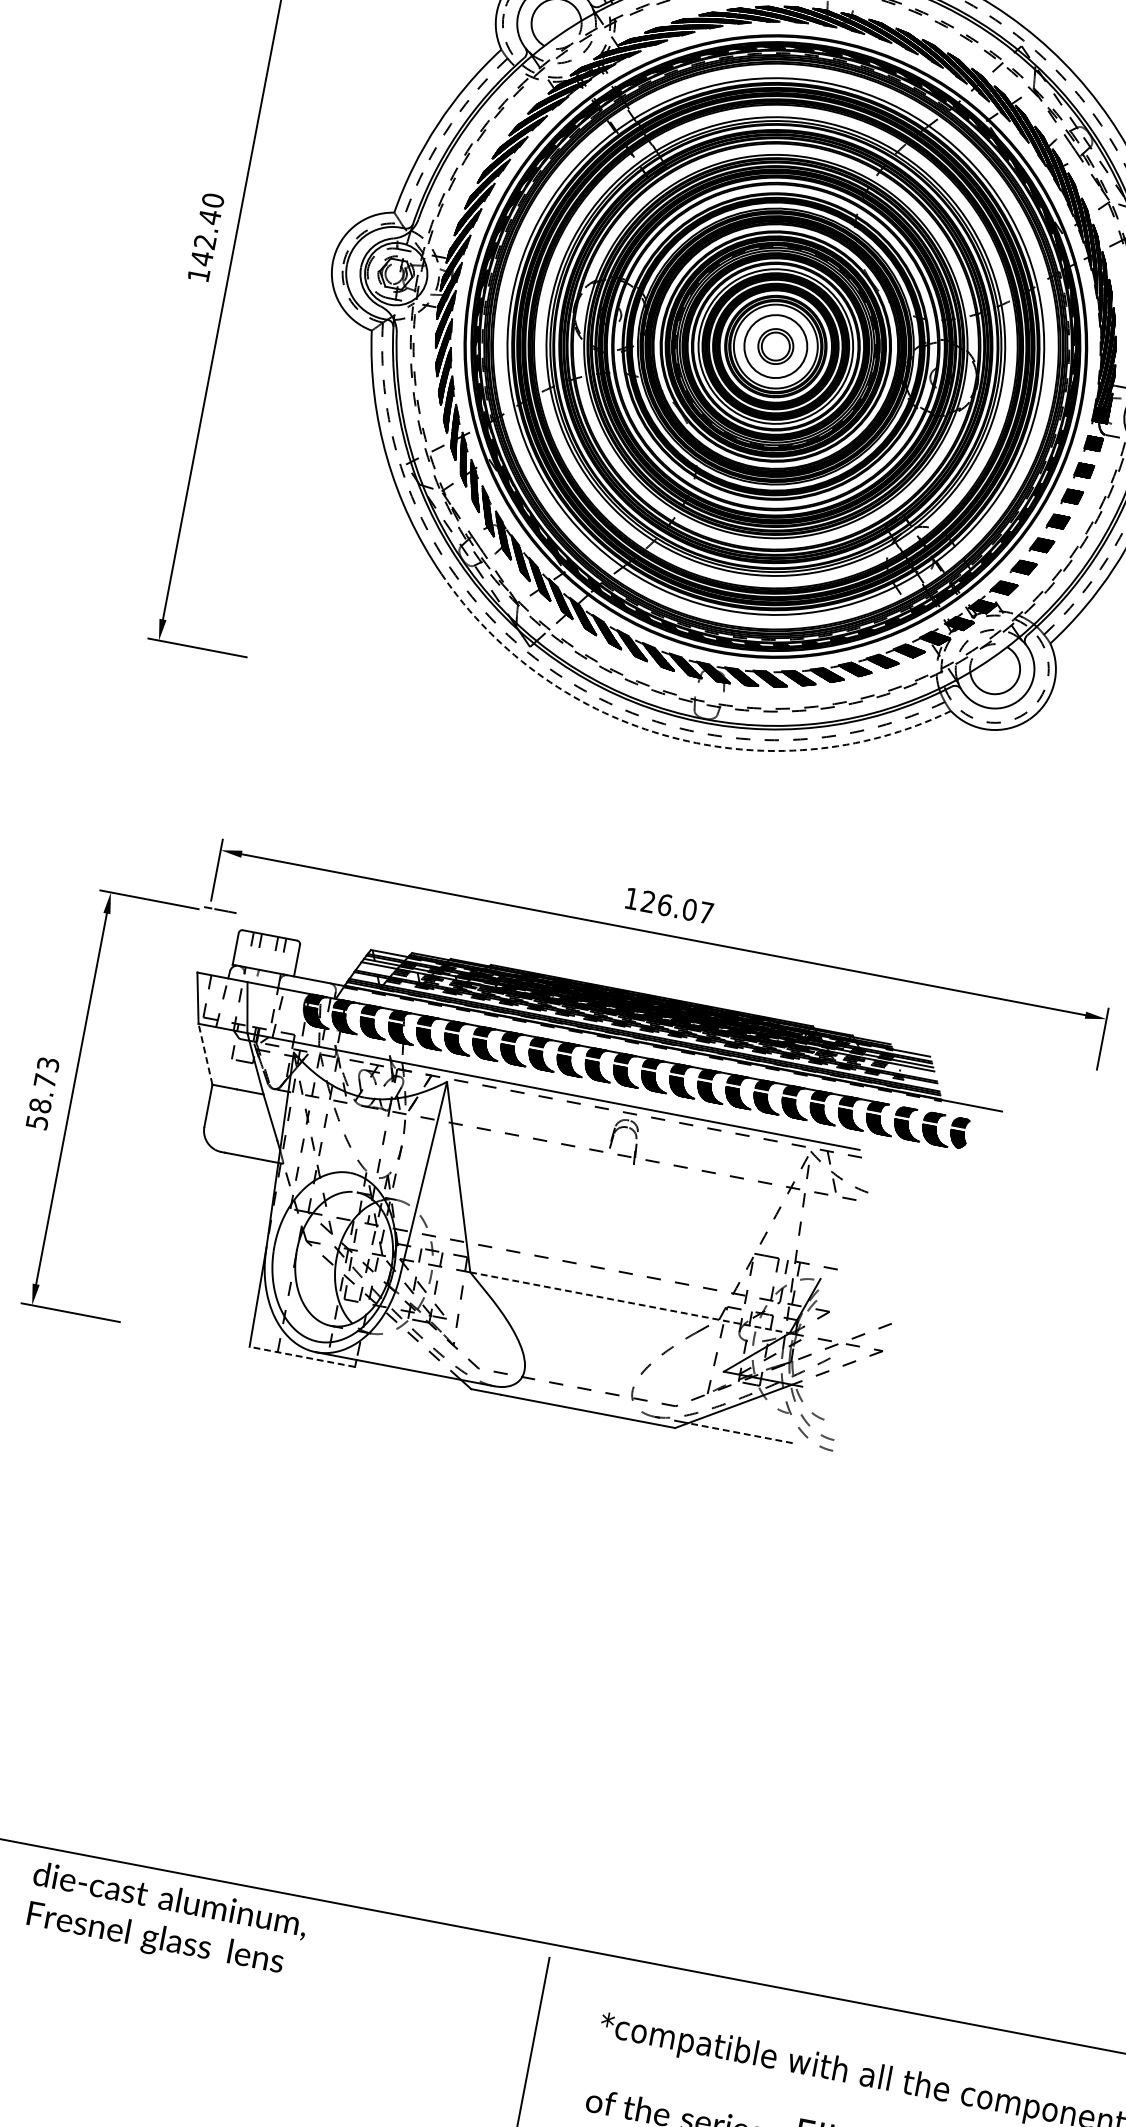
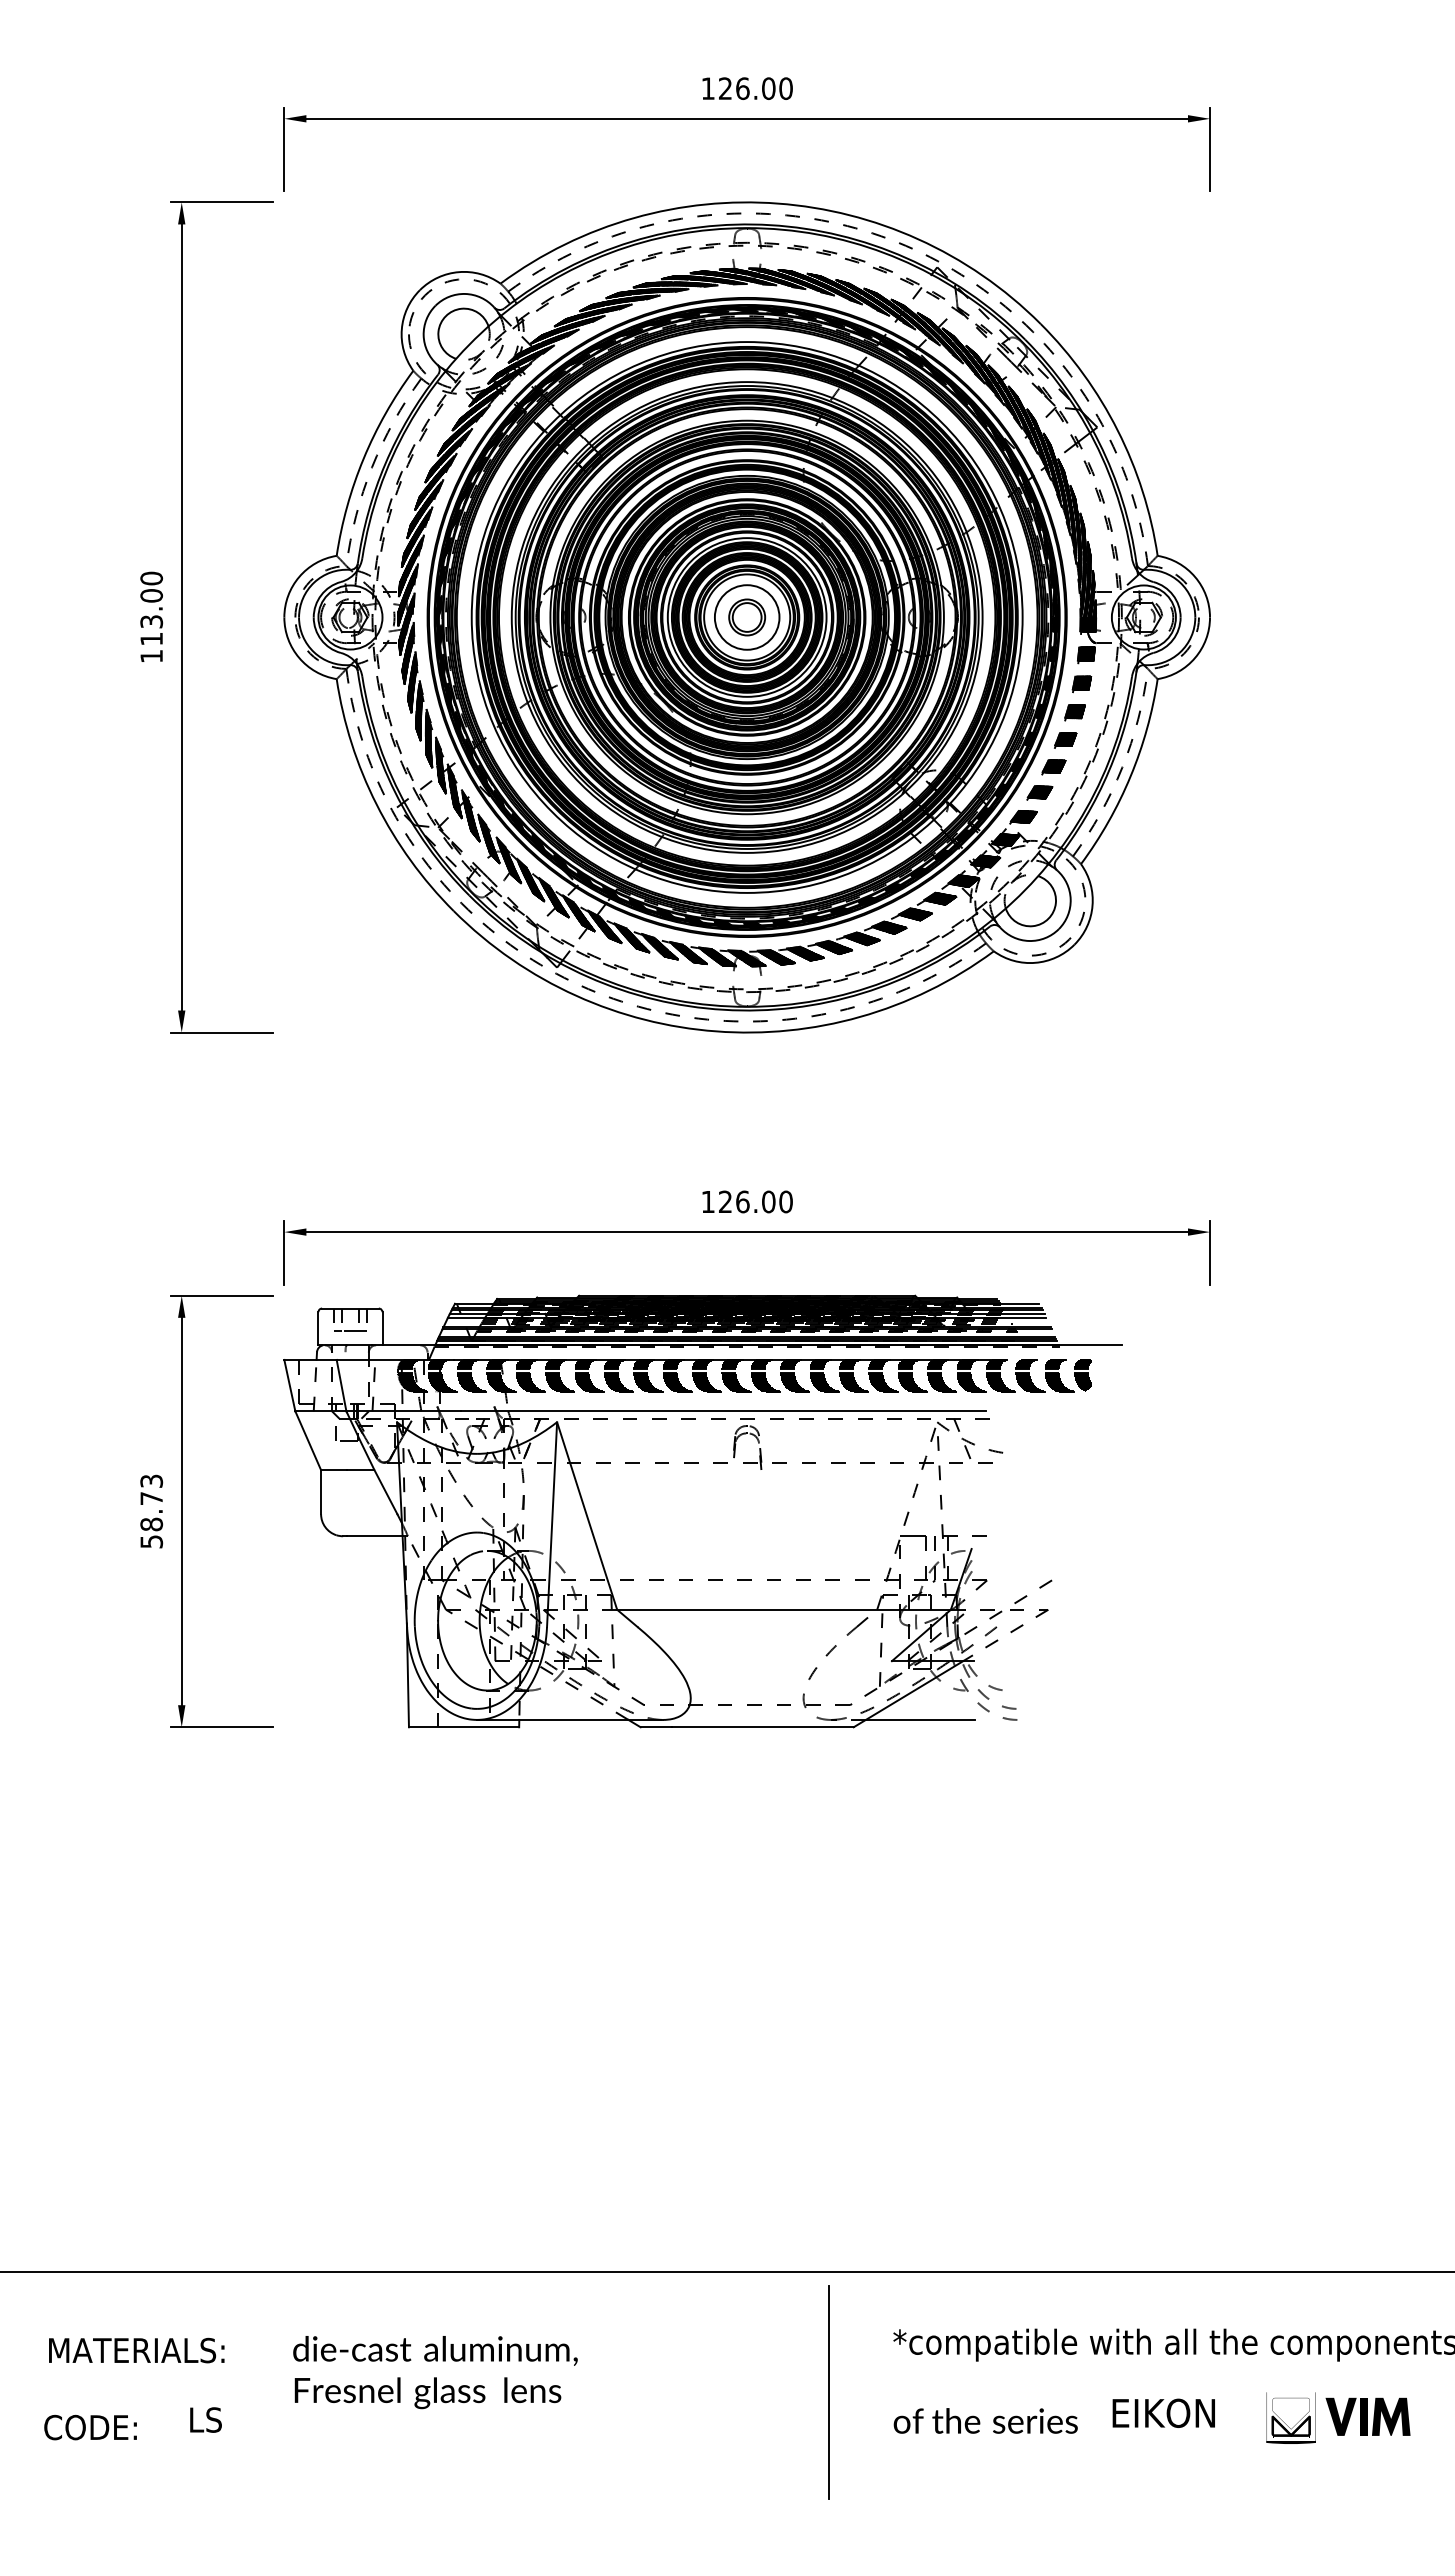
text: (205, 237) -> (151, 617), 142.40 -> 113.00
arc: (670, 737) -> (716, 1031), dashed -> solid
line: (220, 910) -> (350, 1330), moved
text: (705, 912) -> (785, 1201), 126.07 -> 126.00
line: (205, 1054) -> (308, 1440), dashed -> solid
line: (630, 1302) -> (784, 1609), dashed -> solid
line: (301, 1357) -> (463, 1727), dashed -> solid
line: (740, 1432) -> (920, 1719), dashed -> solid
text: (166, 1921) -> (435, 2372), moved

